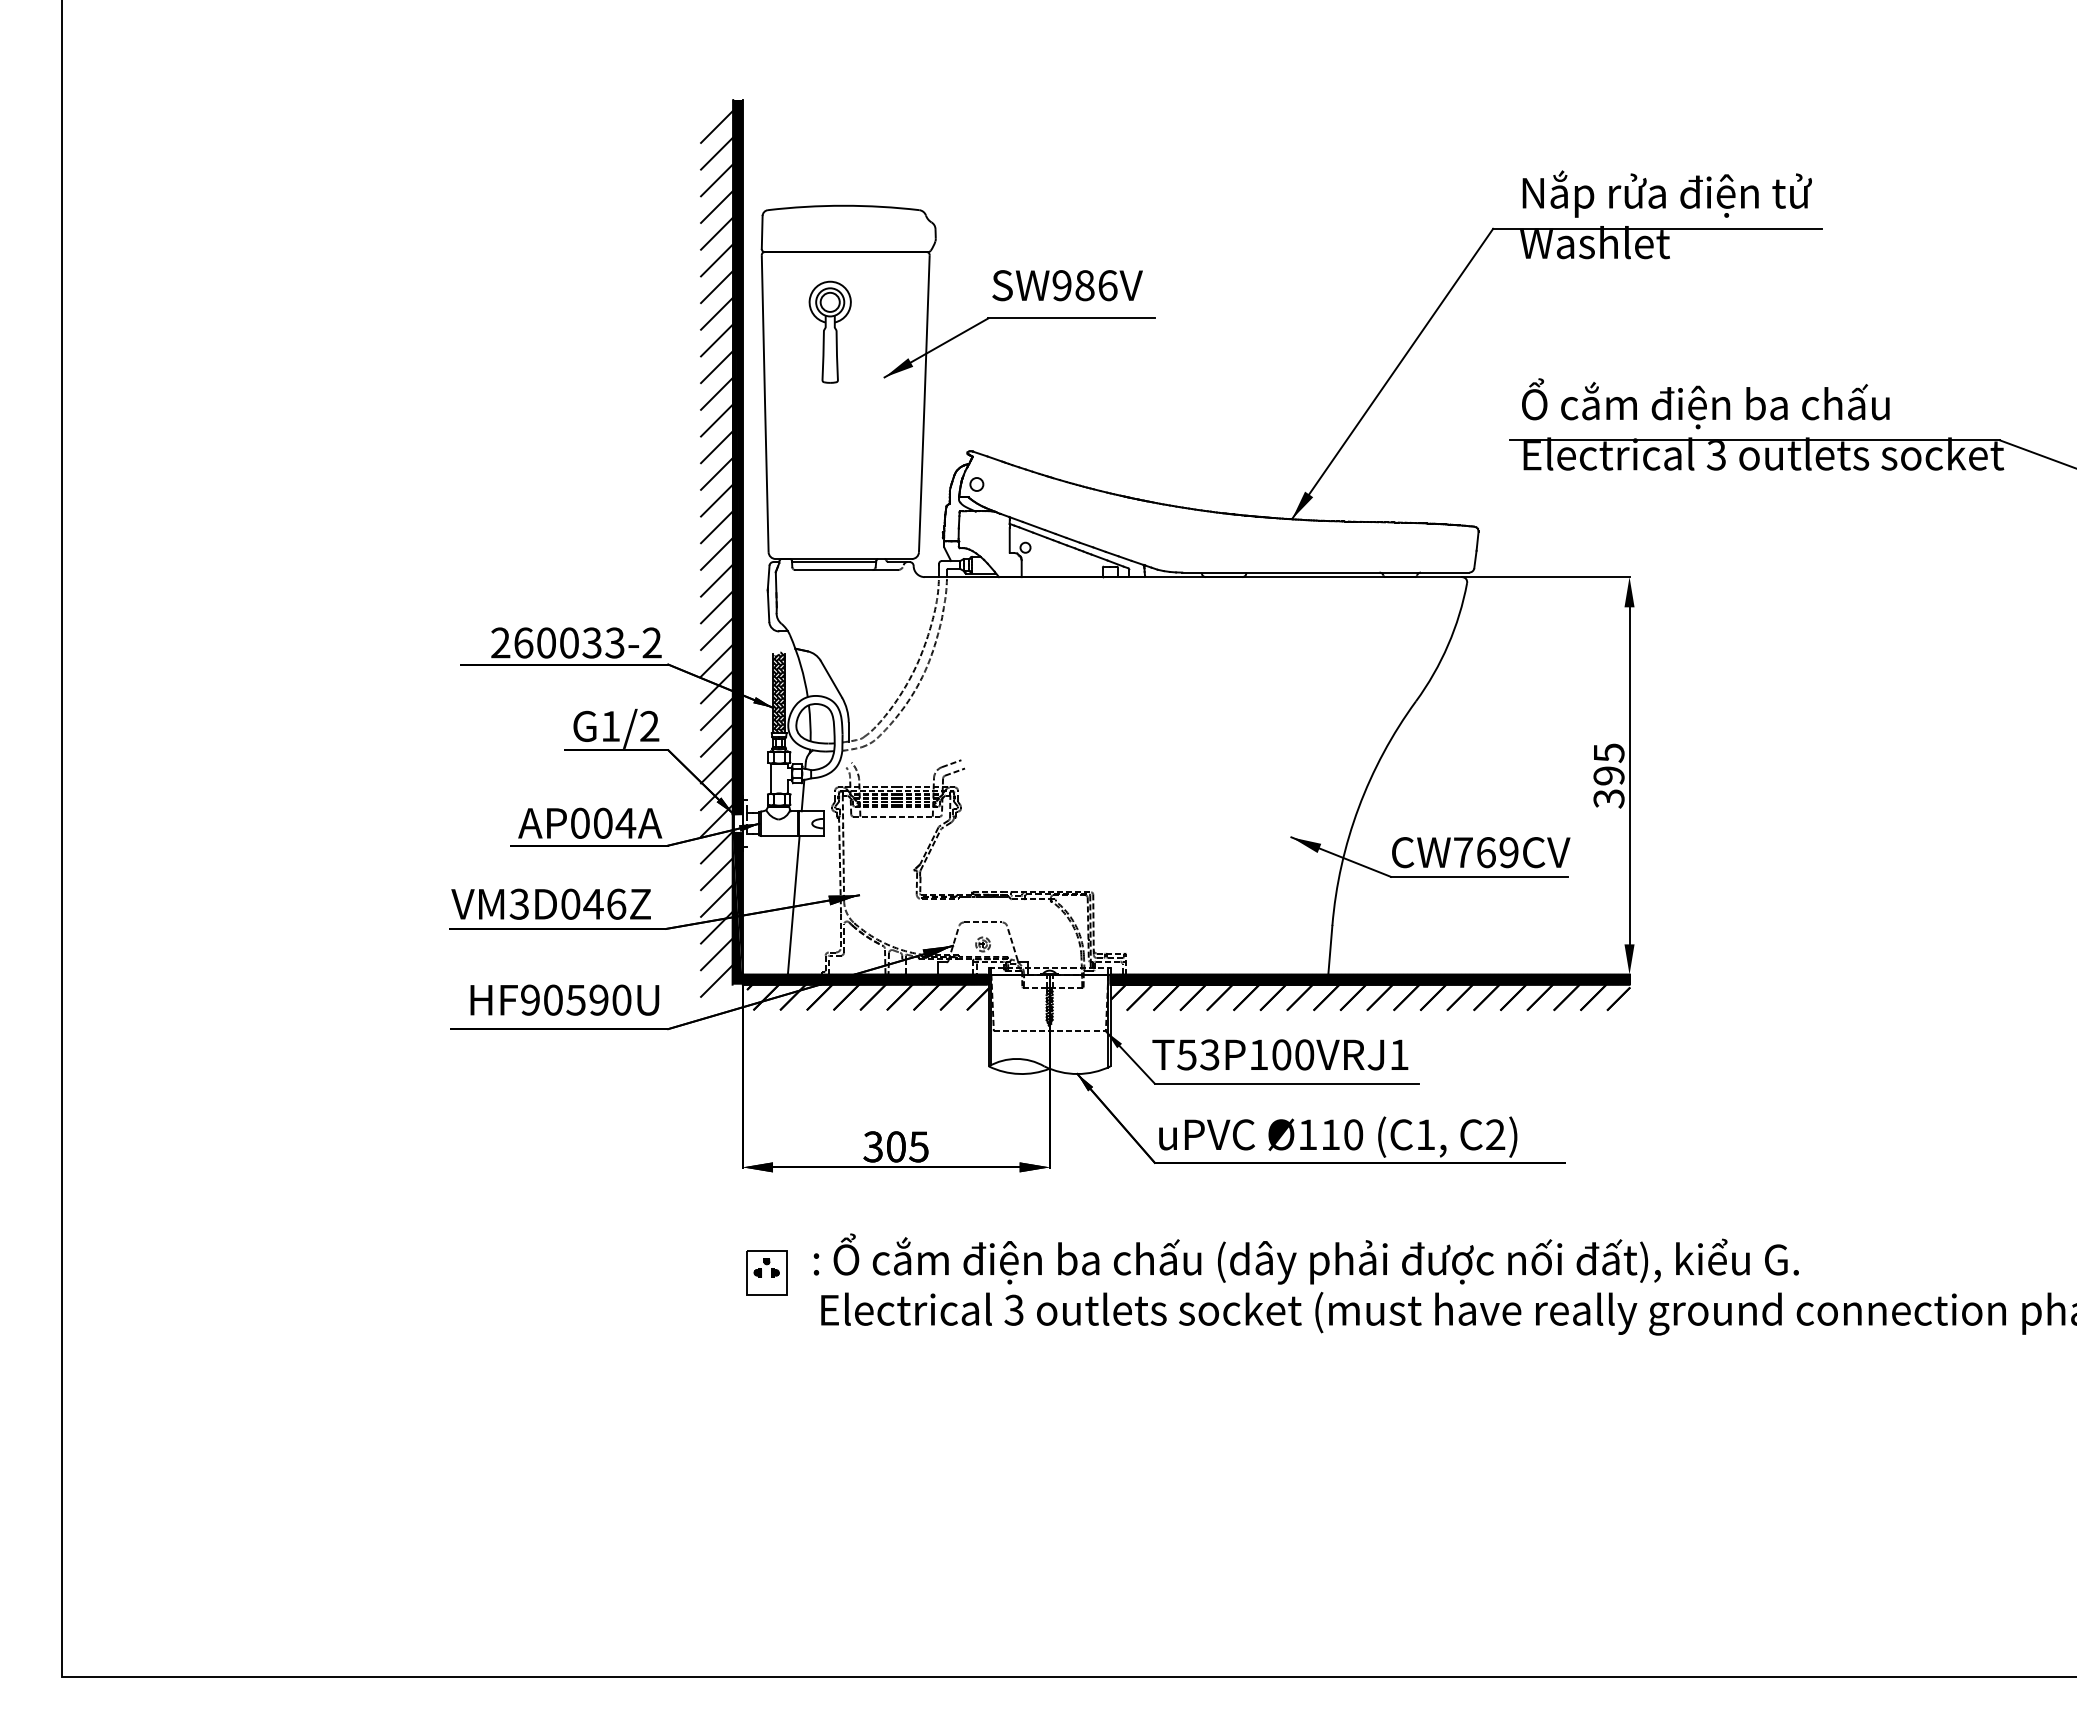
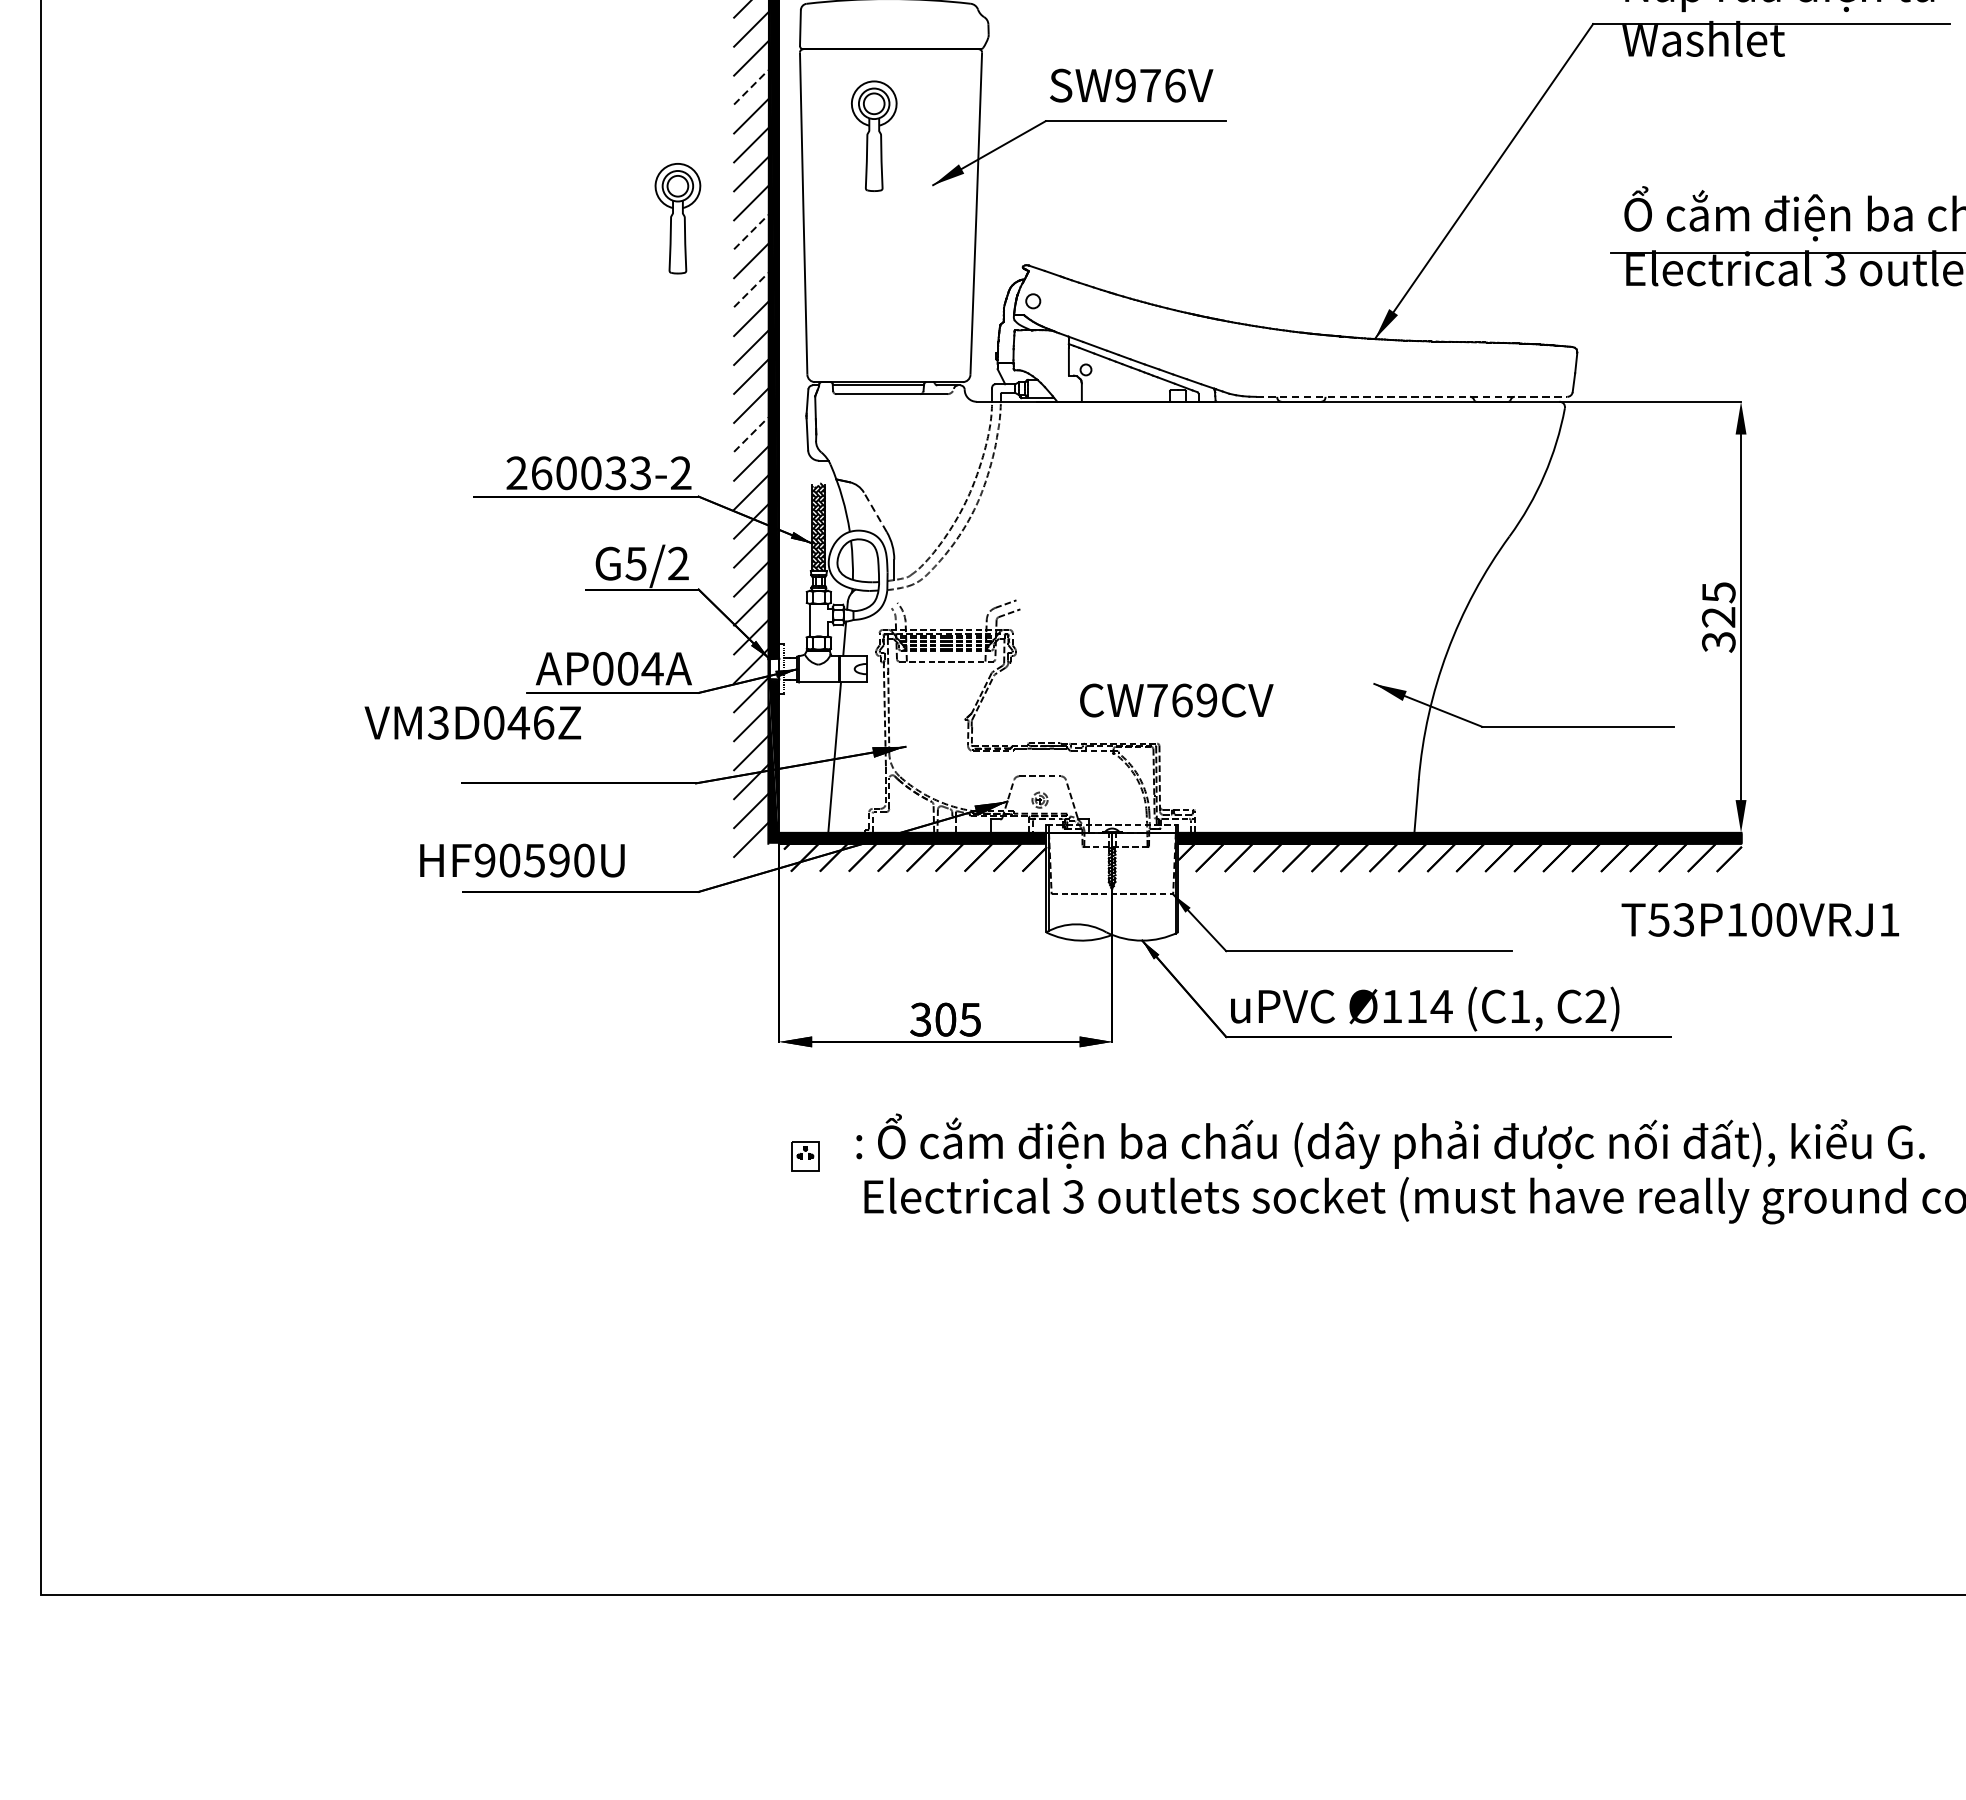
text: (1084, 285) -> (1149, 85), SW986V -> SW976V
line: (717, 286) -> (751, 86), solid -> dashed
part: (648, 407) -> (677, 217), added
line: (717, 420) -> (751, 231), solid -> dashed
line: (717, 473) -> (751, 289), solid -> dashed
line: (1325, 572) -> (1411, 396), solid -> dashed
line: (717, 607) -> (751, 434), solid -> dashed
line: (831, 678) -> (875, 511), solid -> dashed
text: (610, 726) -> (635, 563), G1/2 -> G5/2
text: (1608, 775) -> (1718, 616), 395 -> 325
text: (1481, 852) -> (1177, 700), moved
text: (550, 903) -> (472, 722), moved
text: (564, 999) -> (522, 859), moved
text: (1280, 1054) -> (1760, 919), moved
text: (1353, 1134) -> (1441, 1006), 110 -> 114
part: (766, 1272) -> (805, 1155), size x0.6

